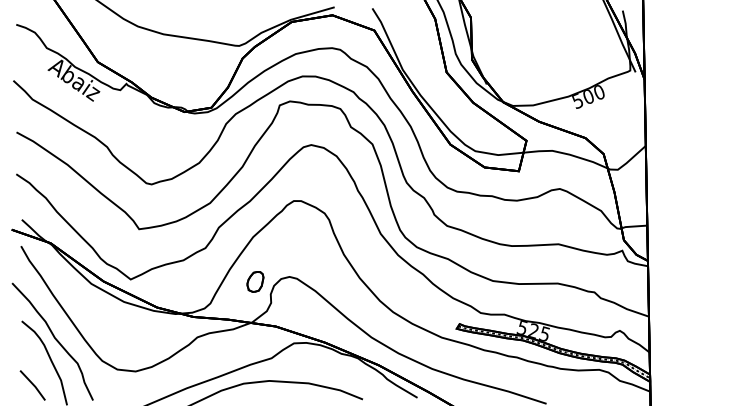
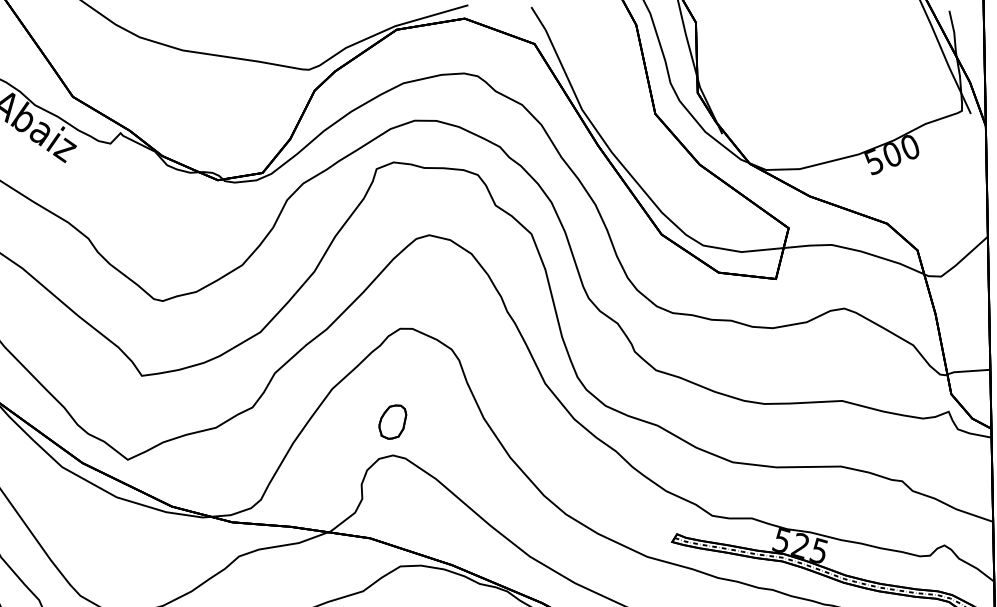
part: (255, 281) -> (392, 421), moved

